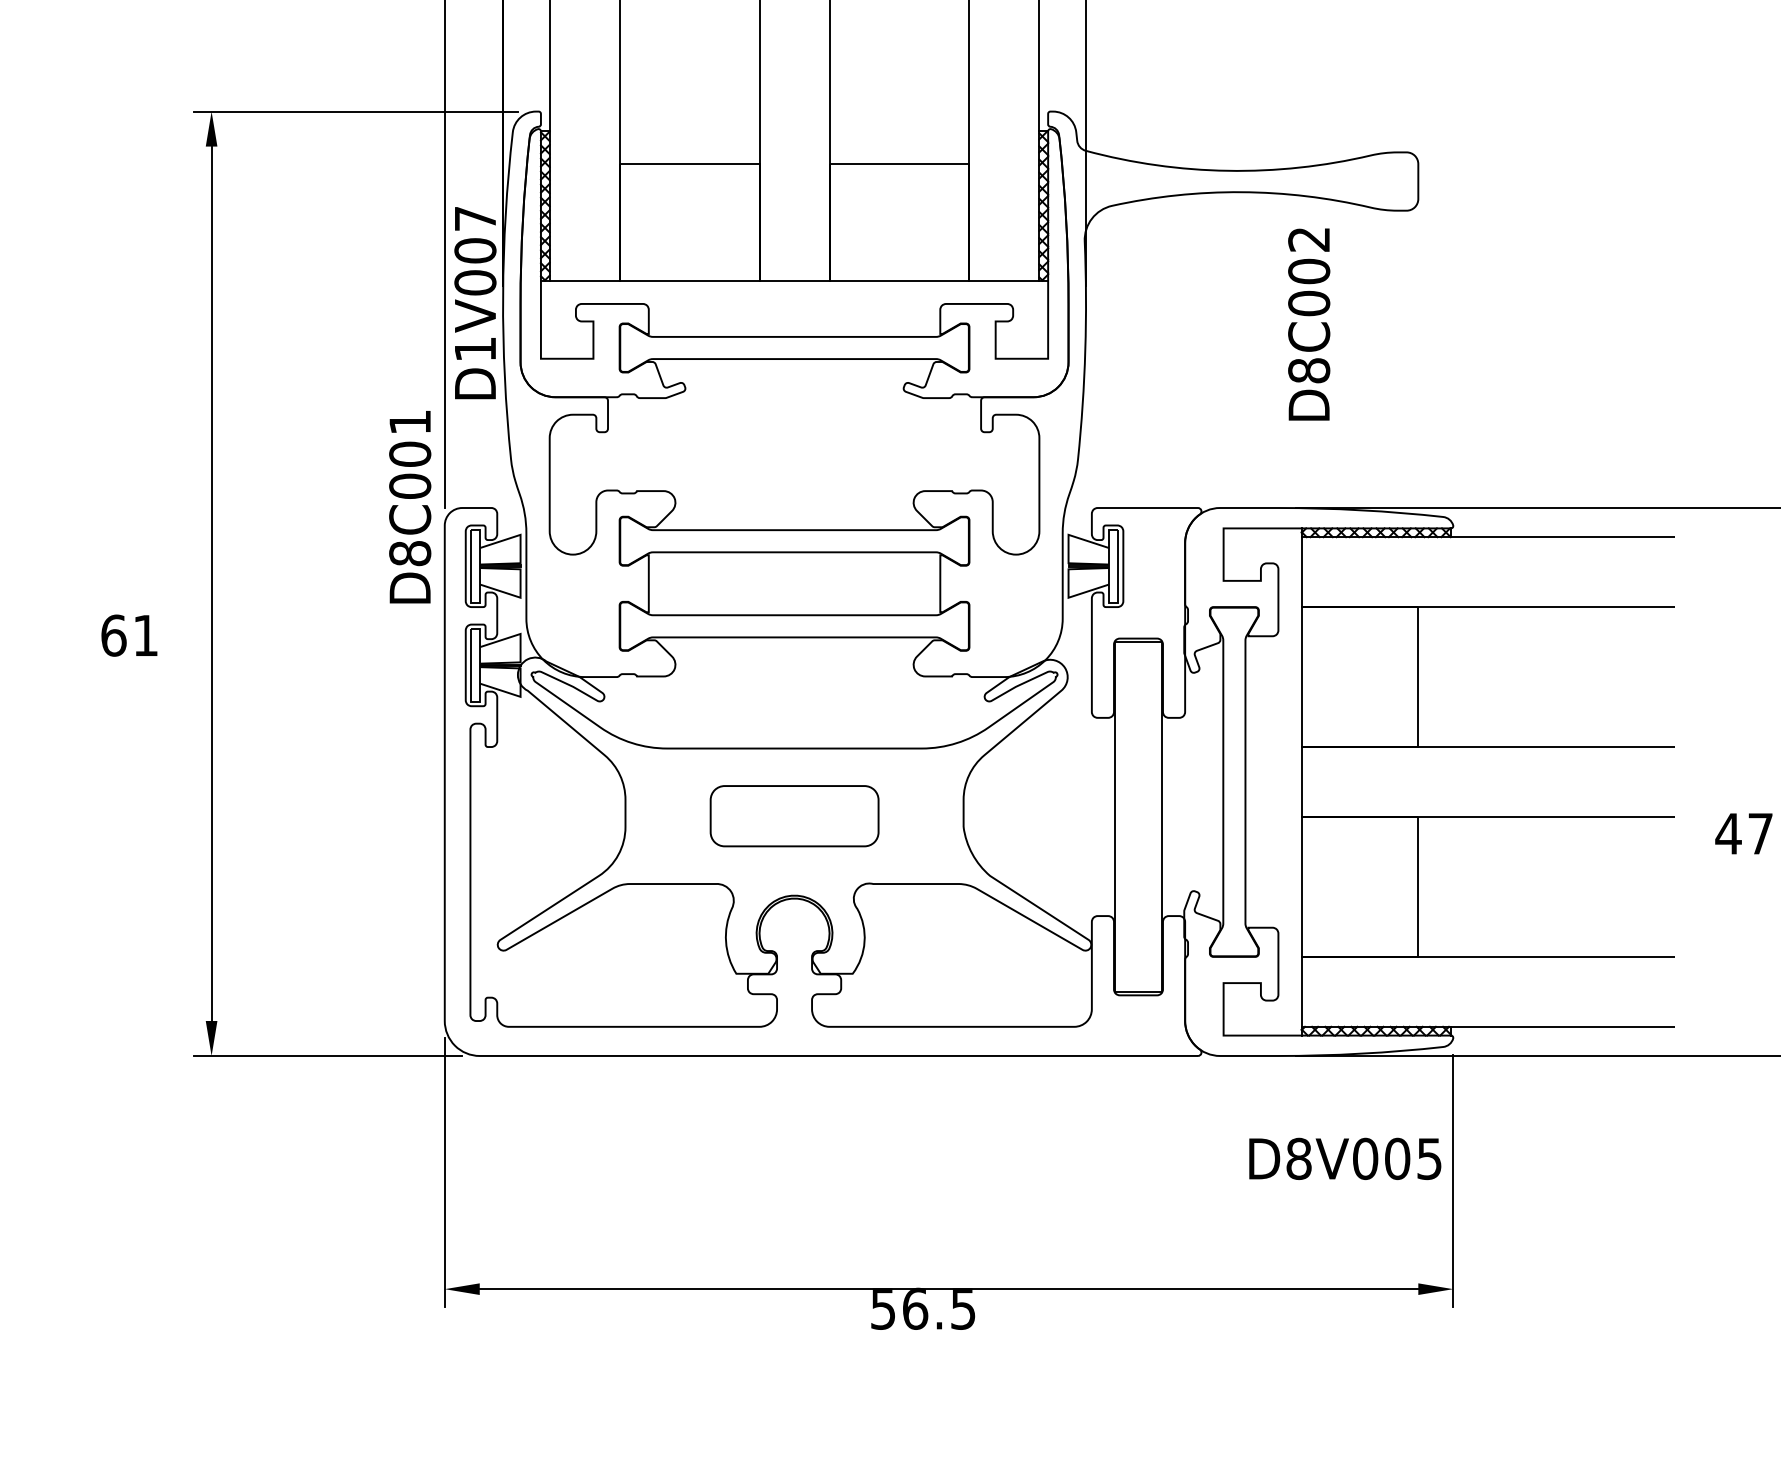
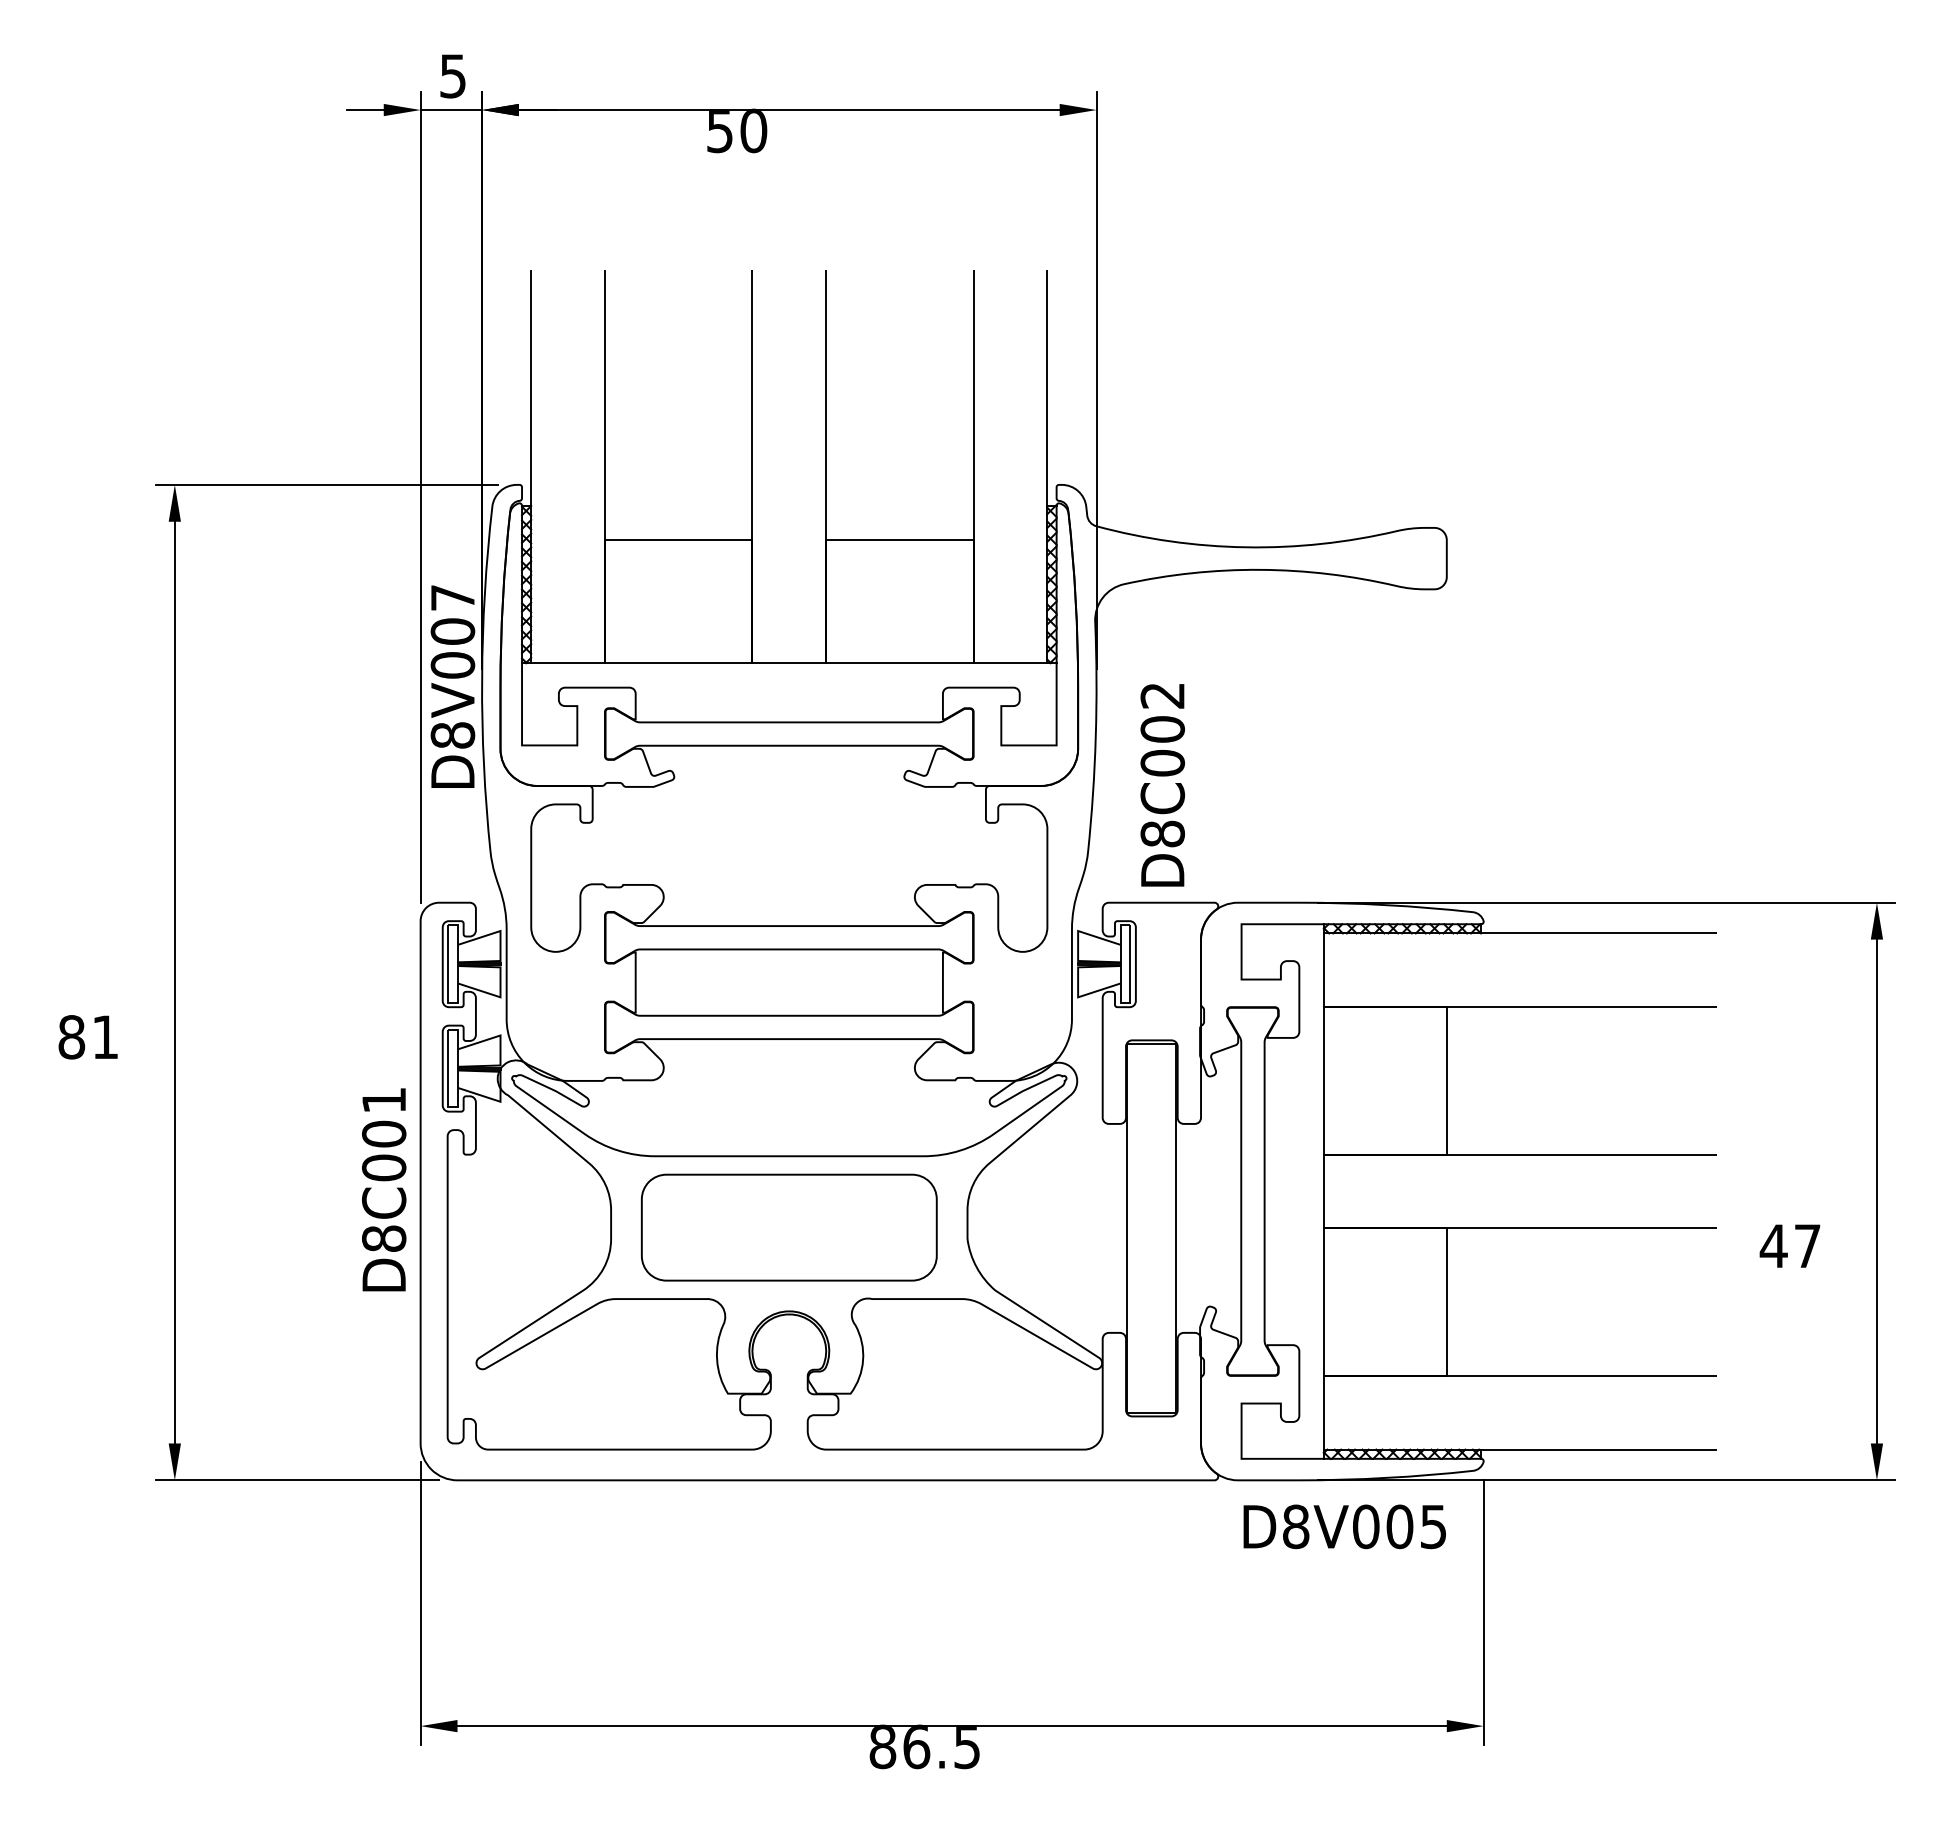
text: (1308, 324) -> (1162, 785), moved
text: (475, 349) -> (452, 735), D1V007 -> D8V007
text: (410, 506) -> (384, 1189), moved
text: (113, 635) -> (71, 1037), 61 -> 81
part: (794, 816) -> (789, 1227), size x1.67
text: (1344, 1158) -> (1344, 1526), moved
text: (882, 1308) -> (882, 1746), 56.5 -> 86.5

